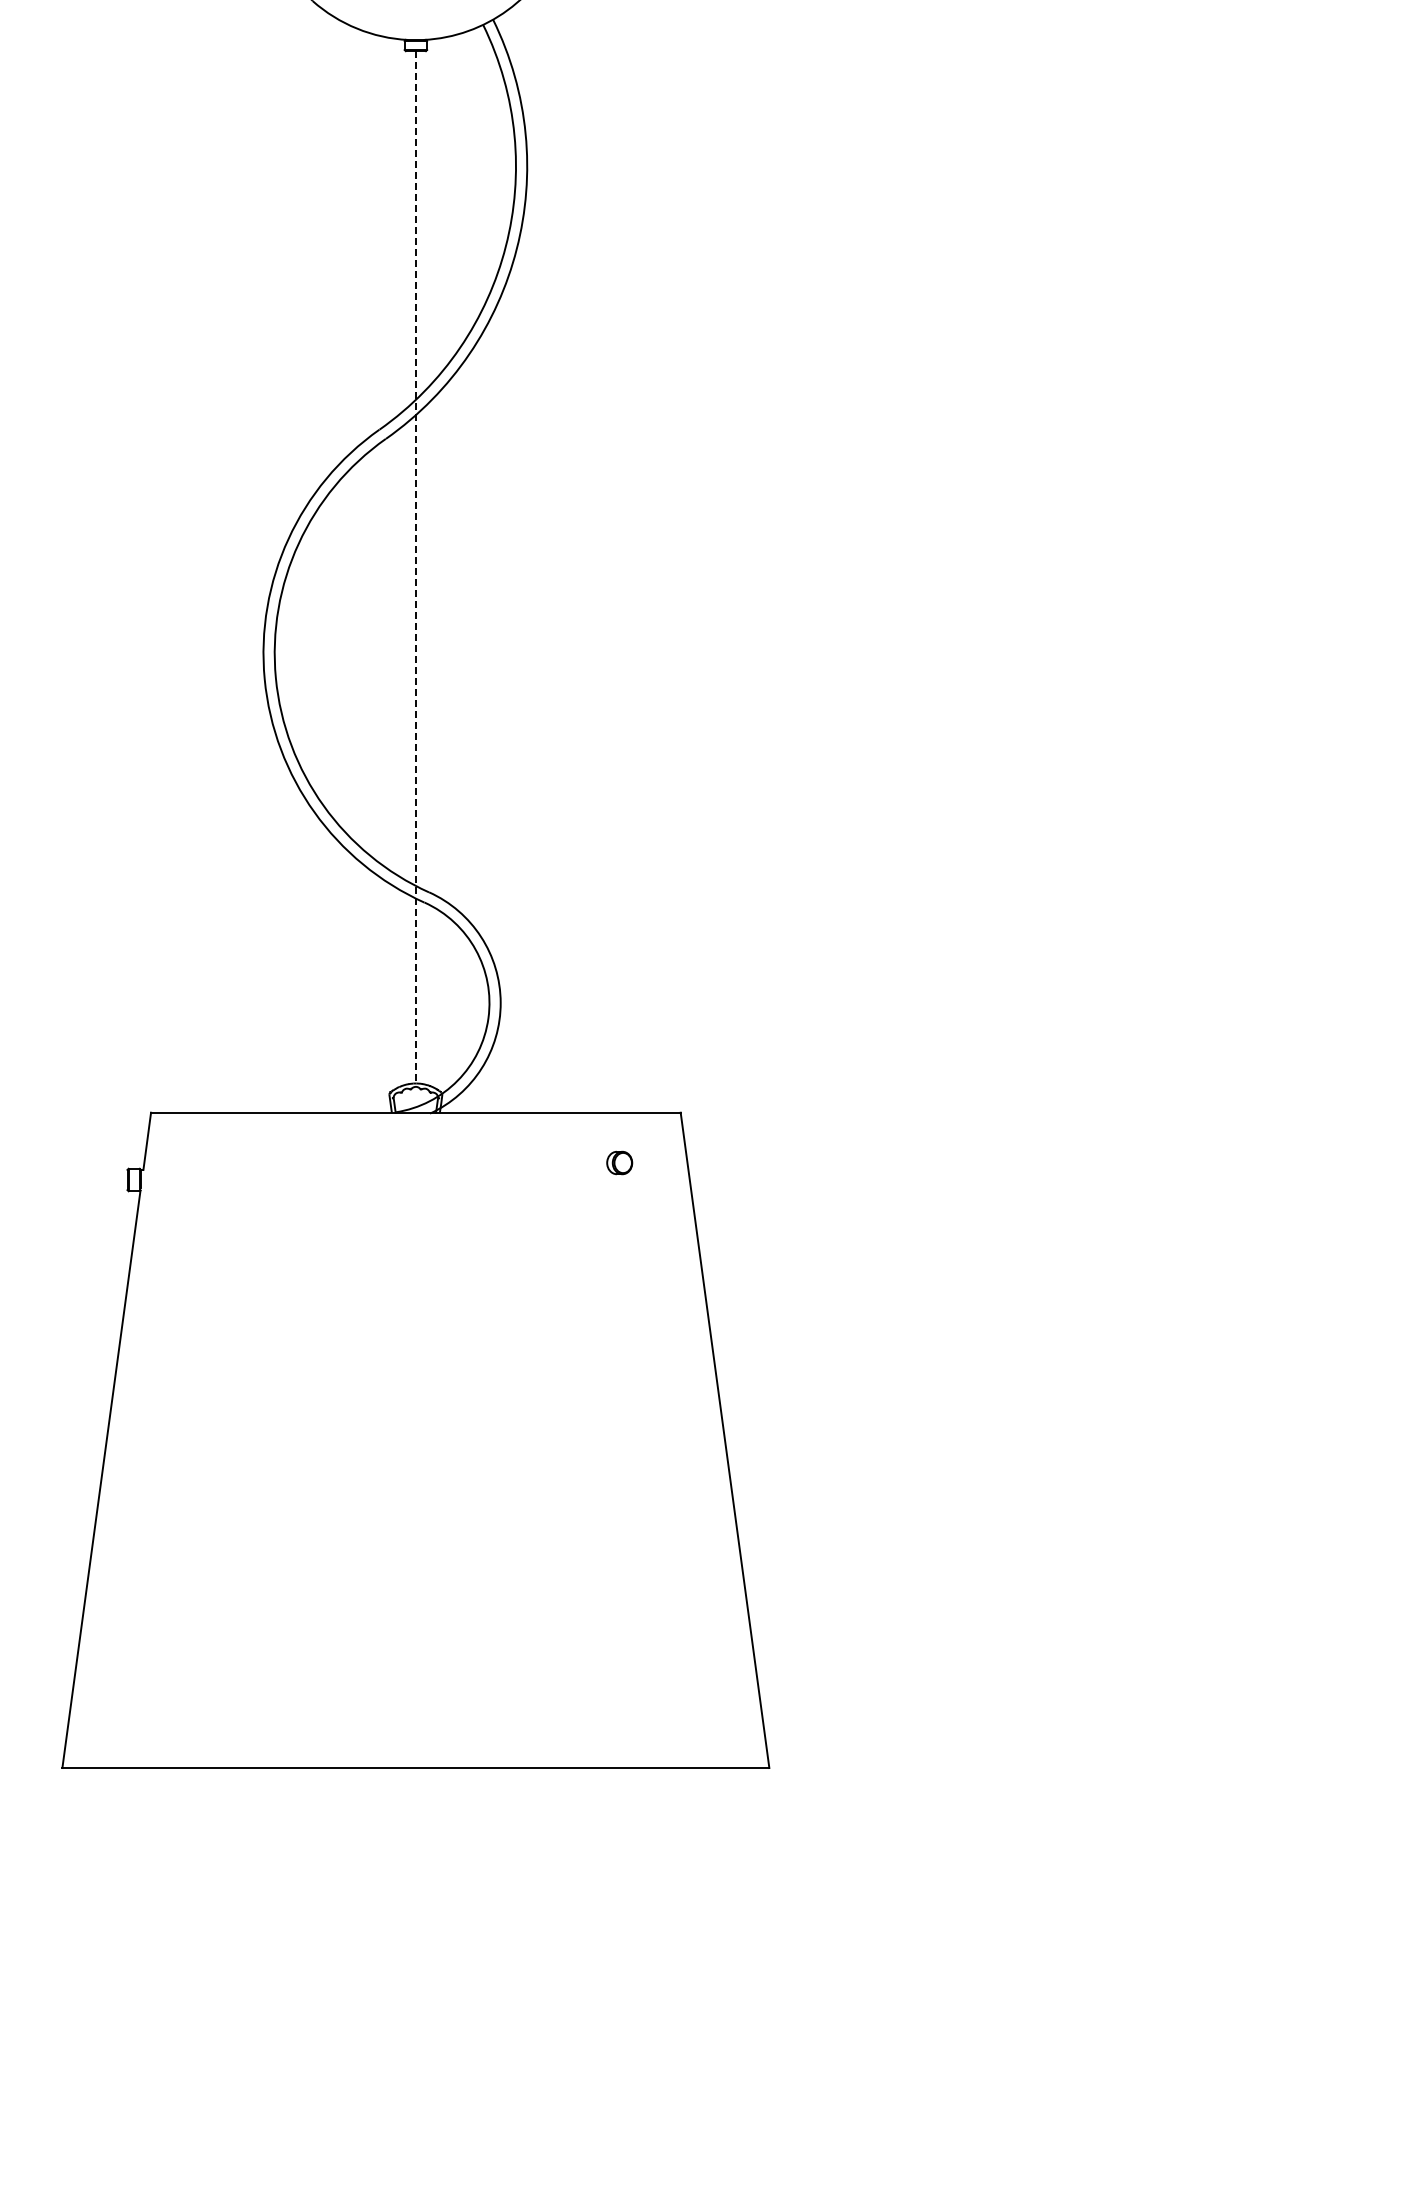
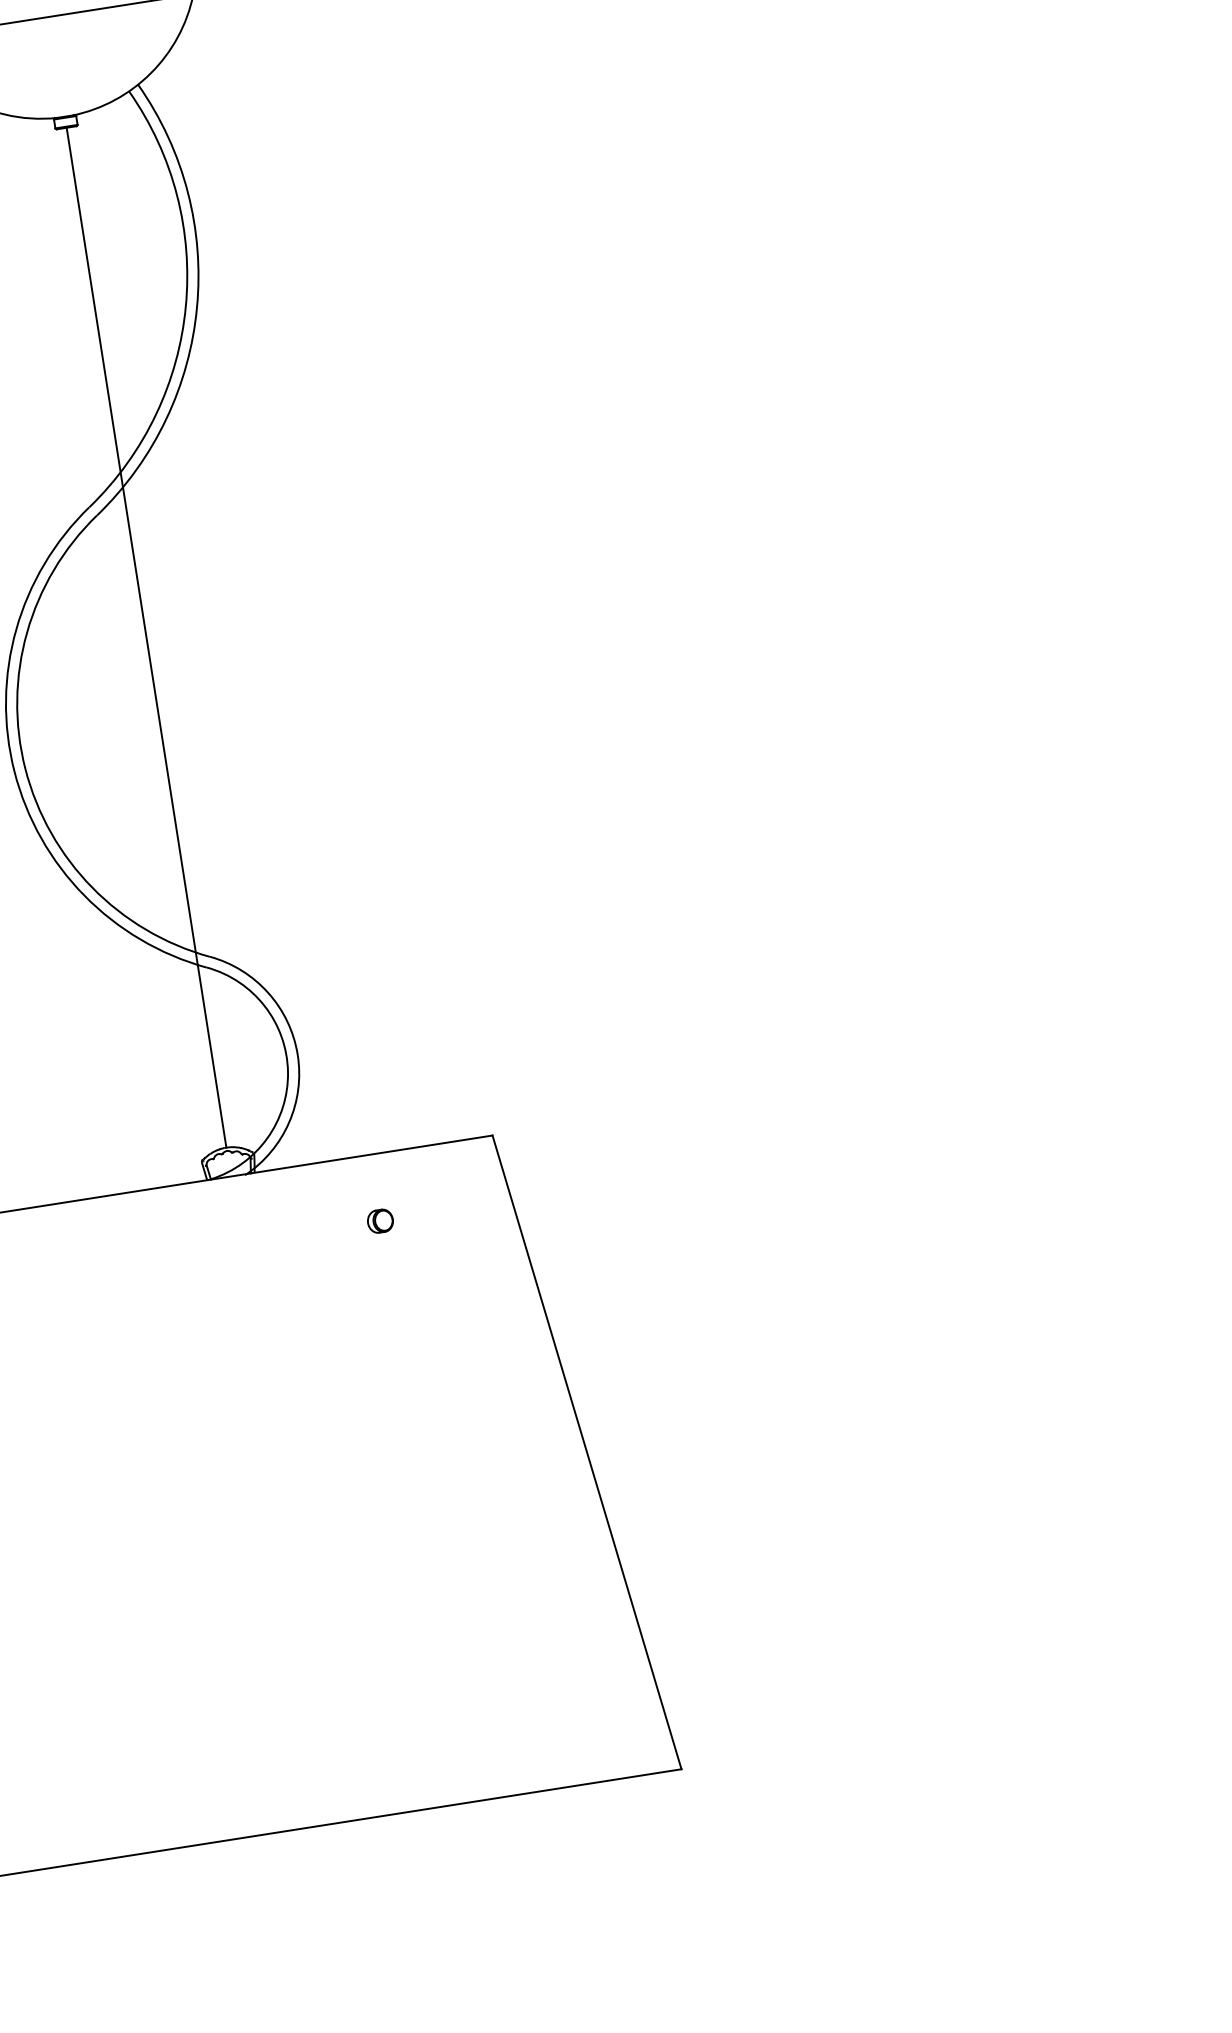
line: (415, 567) -> (146, 637), dashed -> solid
part: (619, 1162) -> (380, 1220), moved

